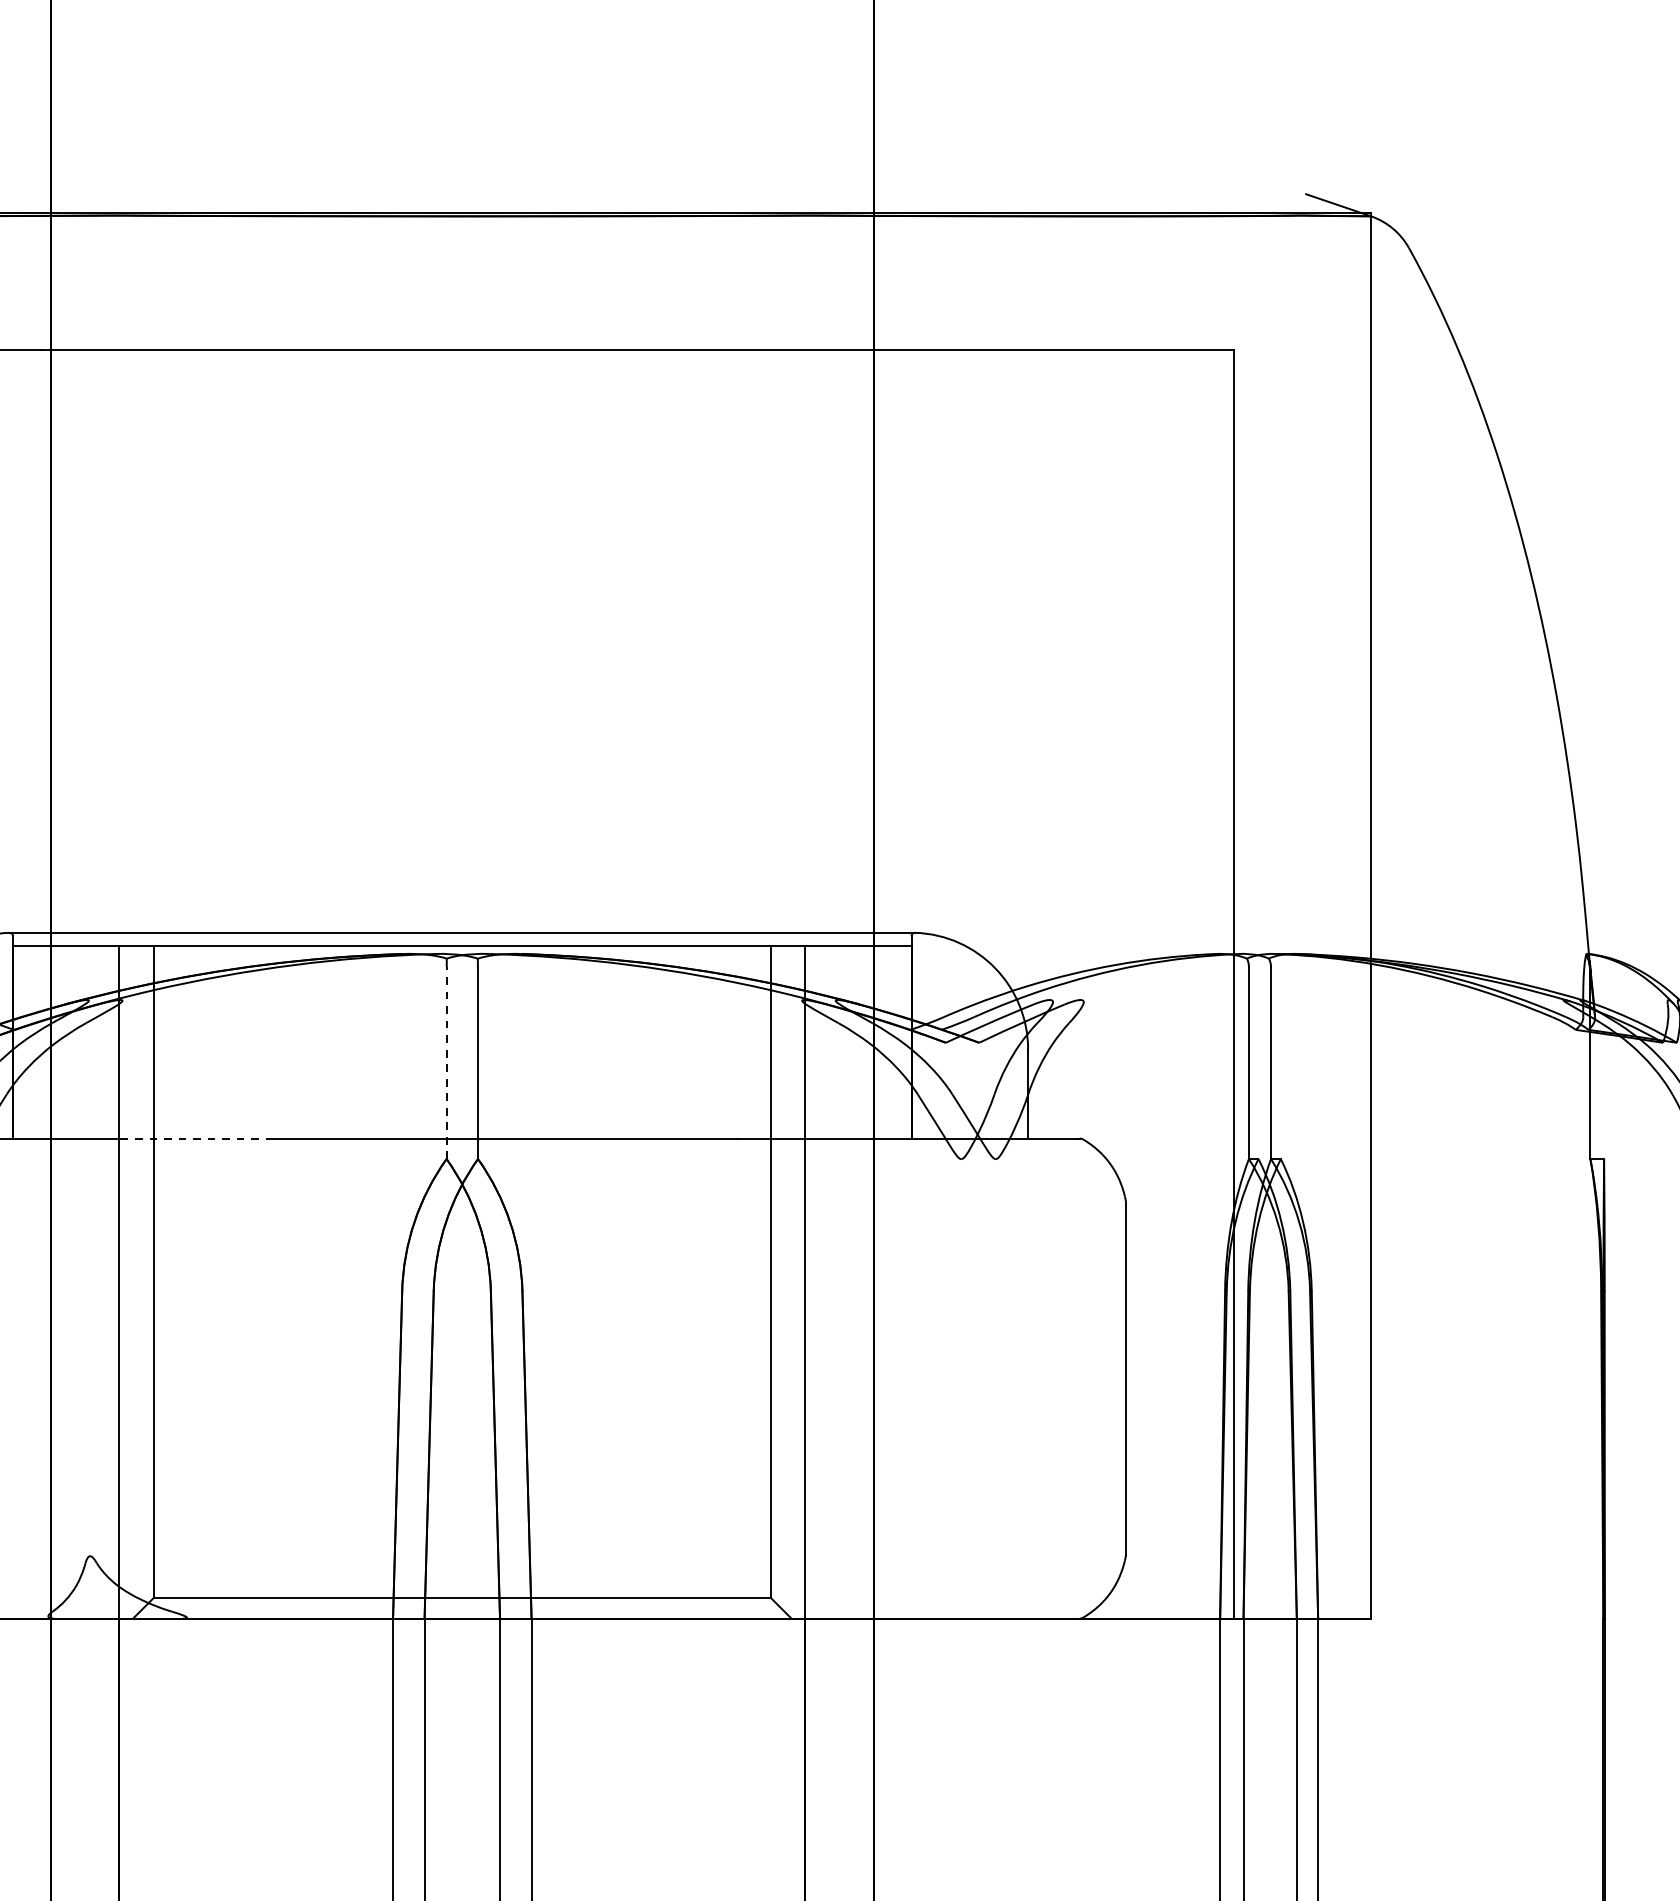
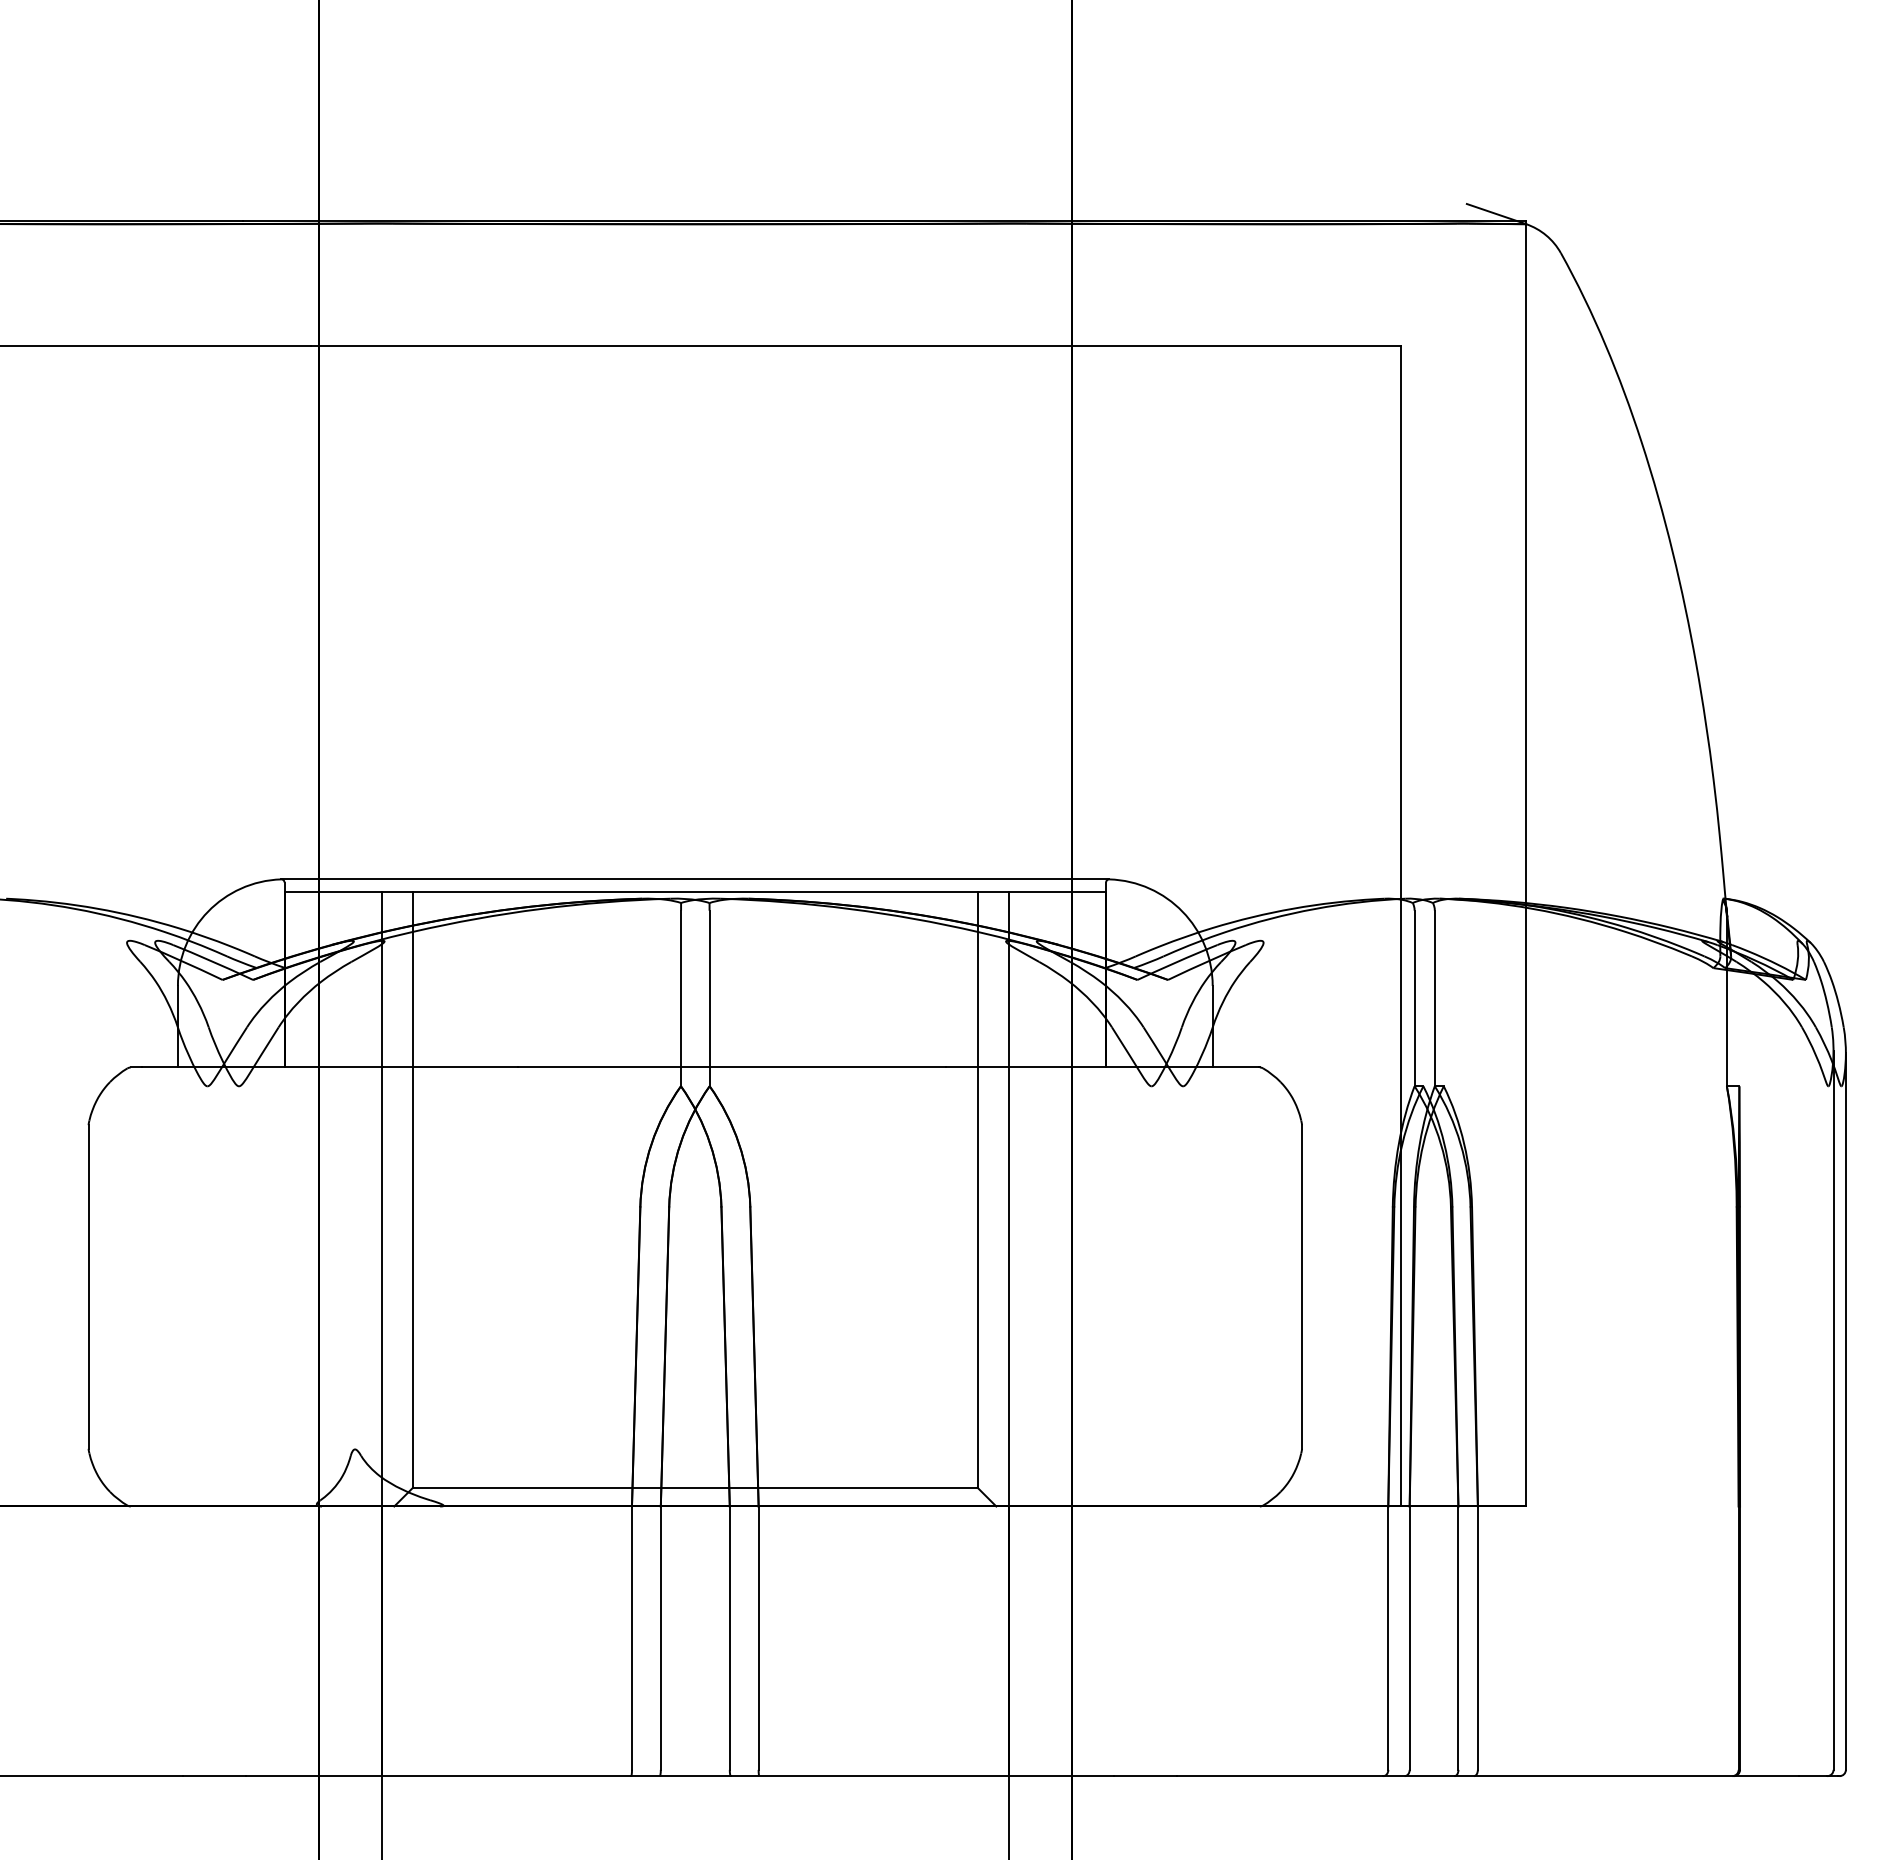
line: (447, 1063) -> (681, 998), dashed -> solid
line: (194, 1138) -> (450, 1067), dashed -> solid

